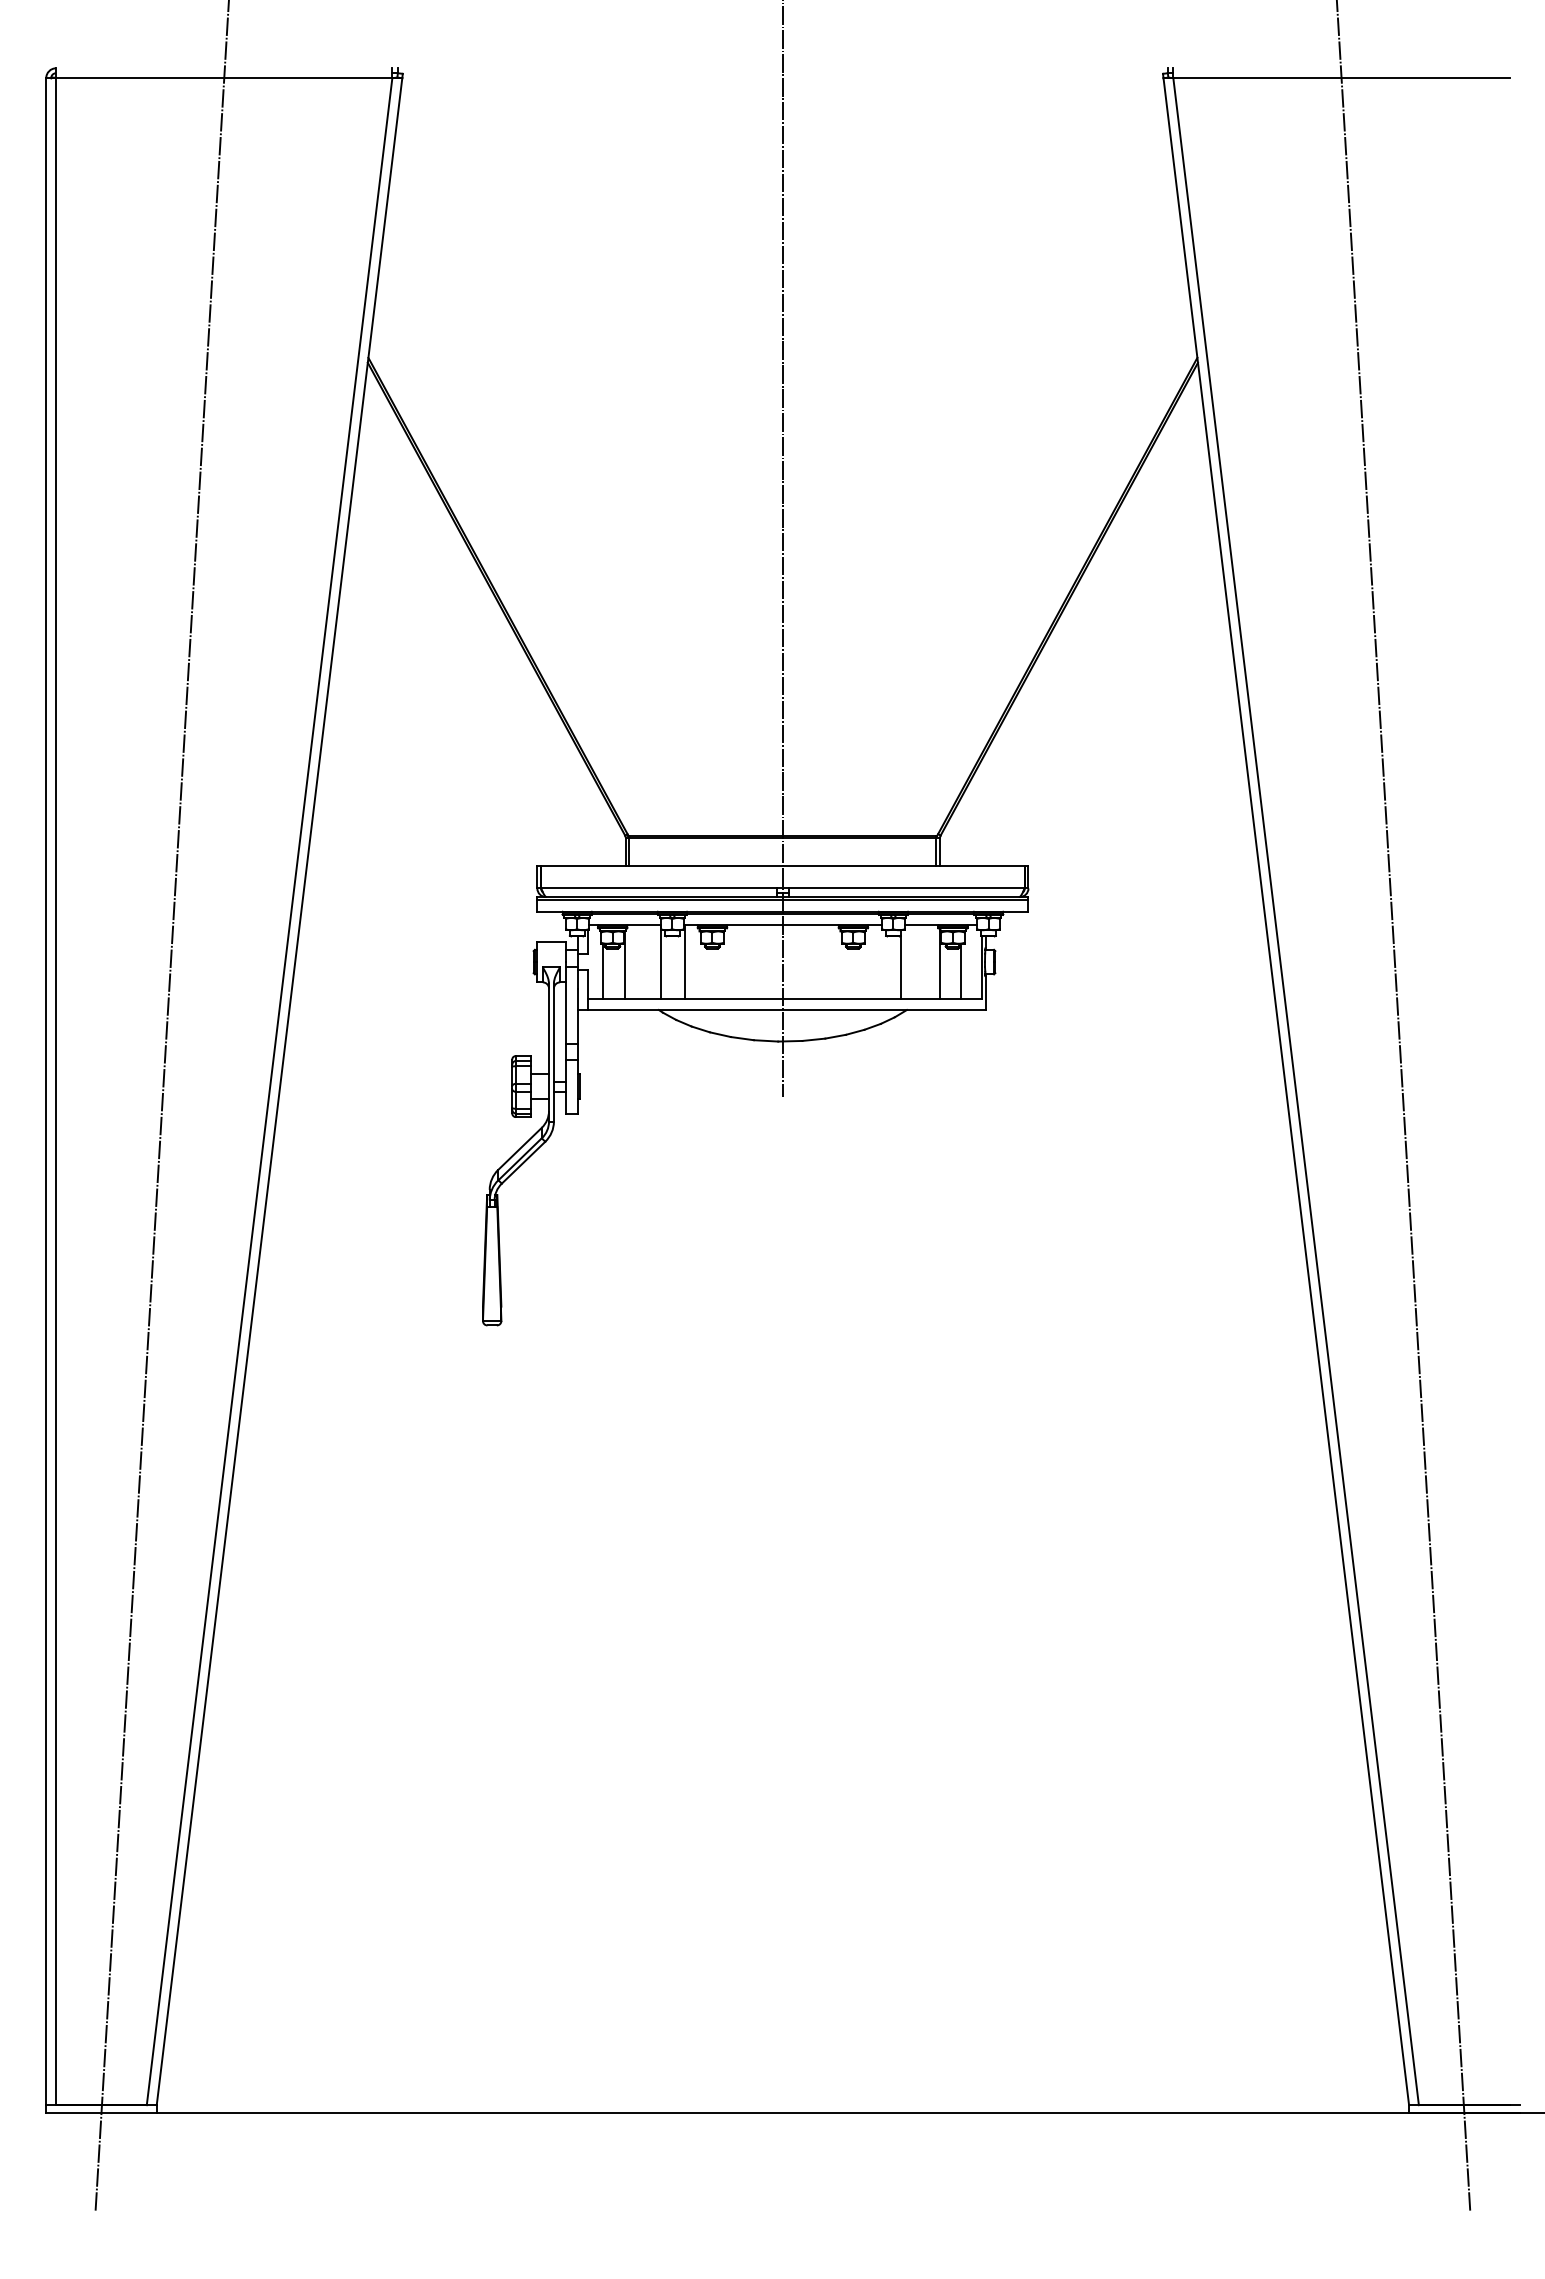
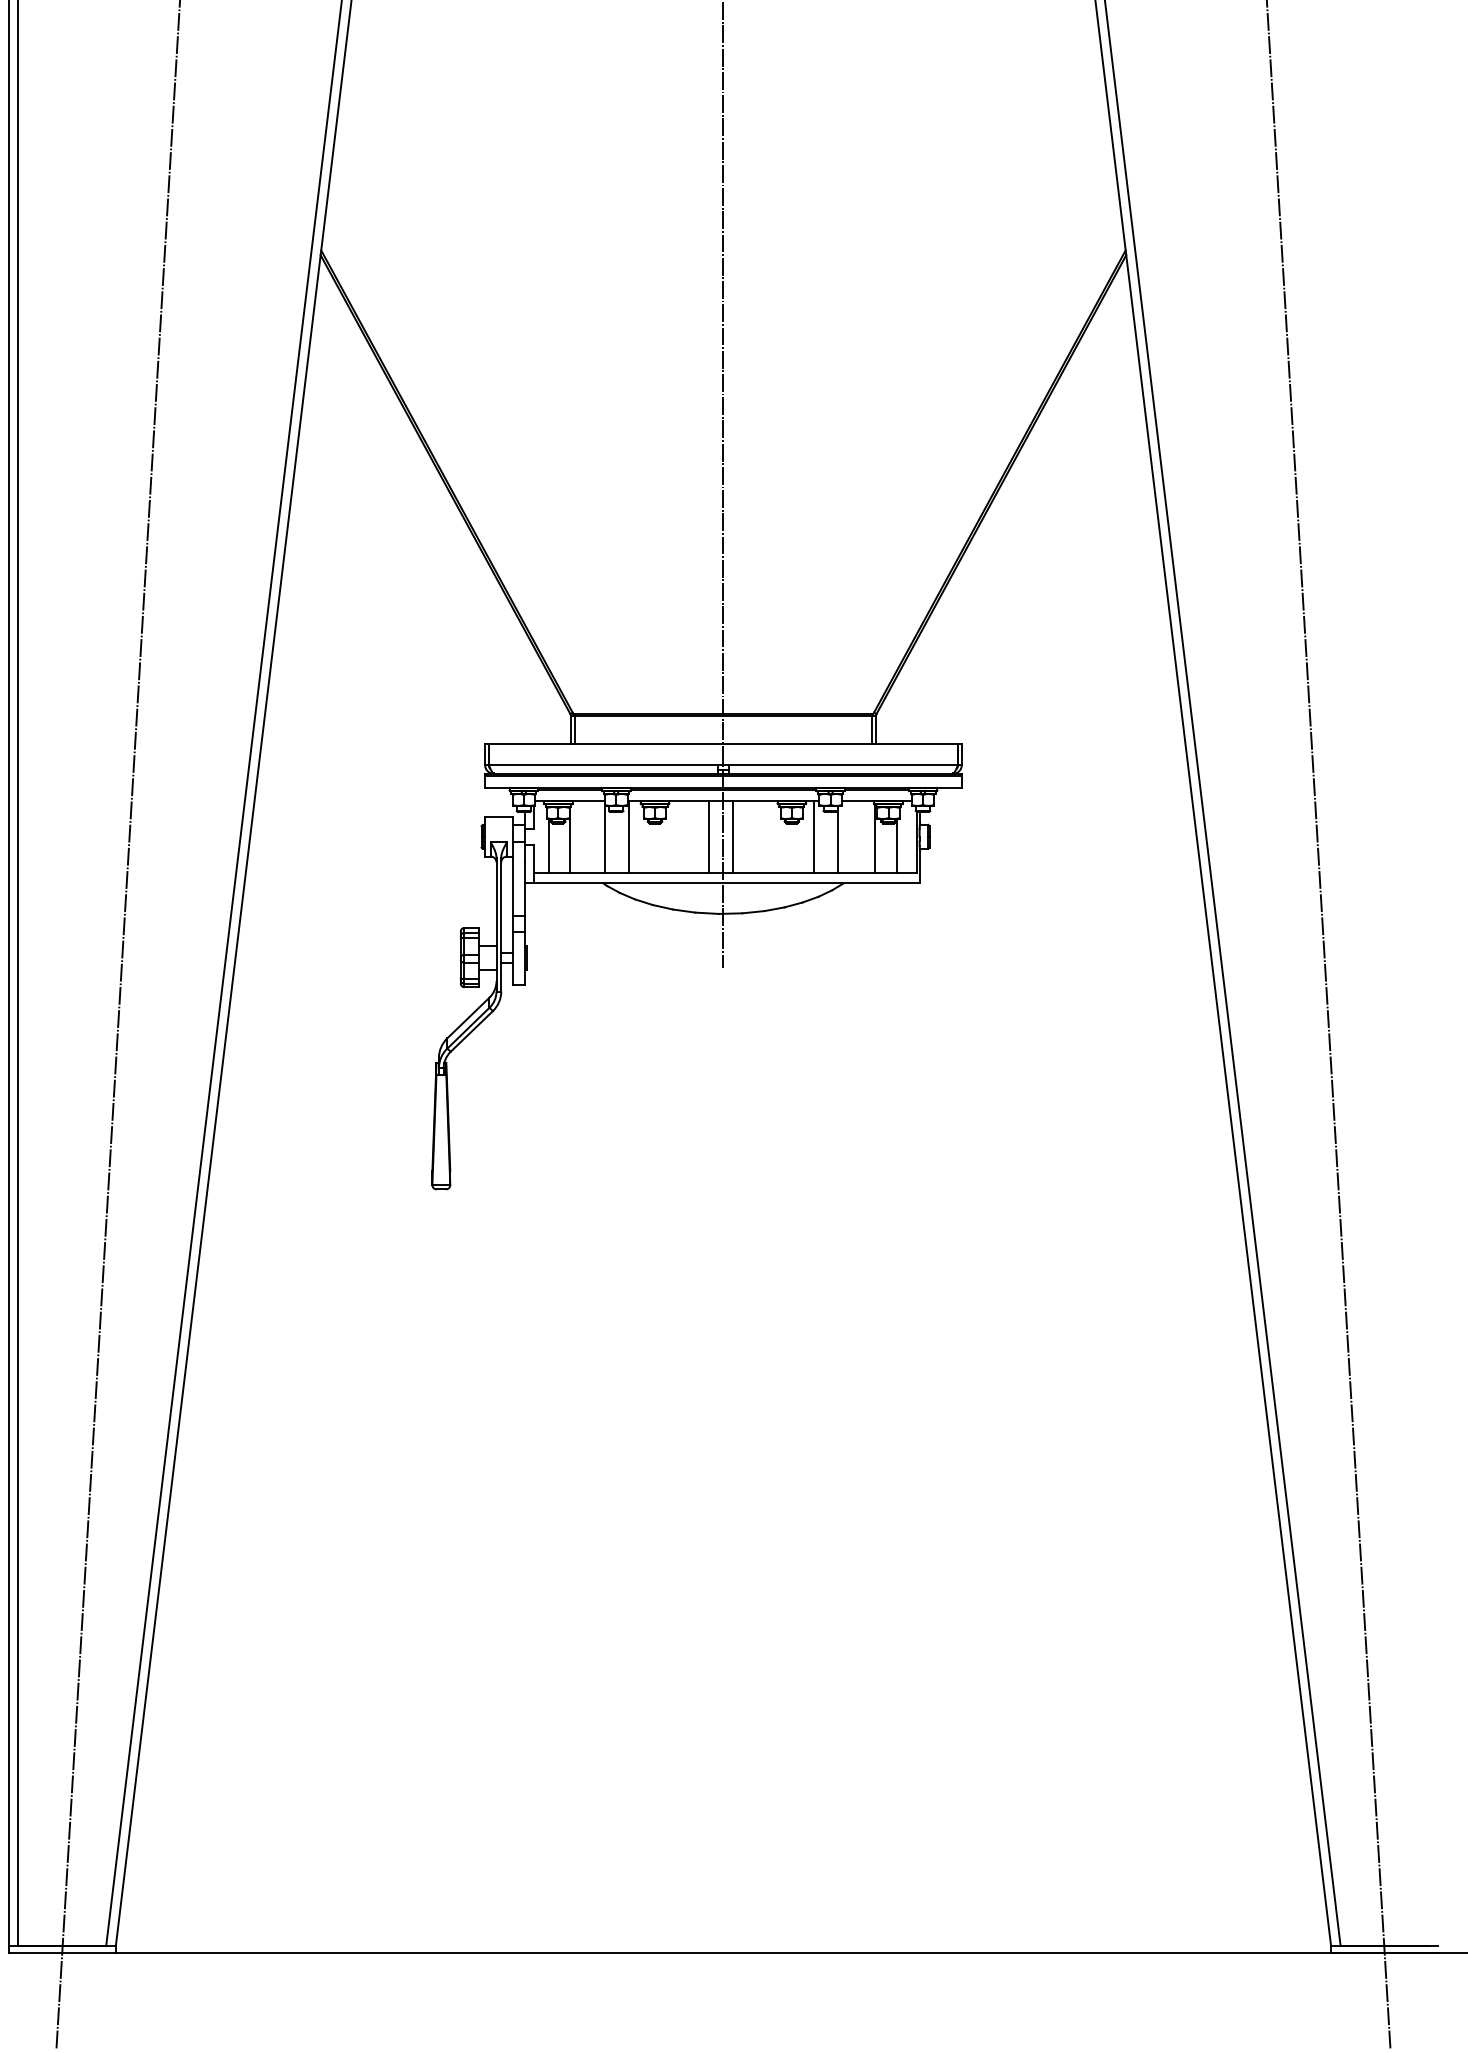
line: (767, 961) -> (708, 836), added
line: (792, 961) -> (732, 836), added
line: (876, 961) -> (814, 836), added

